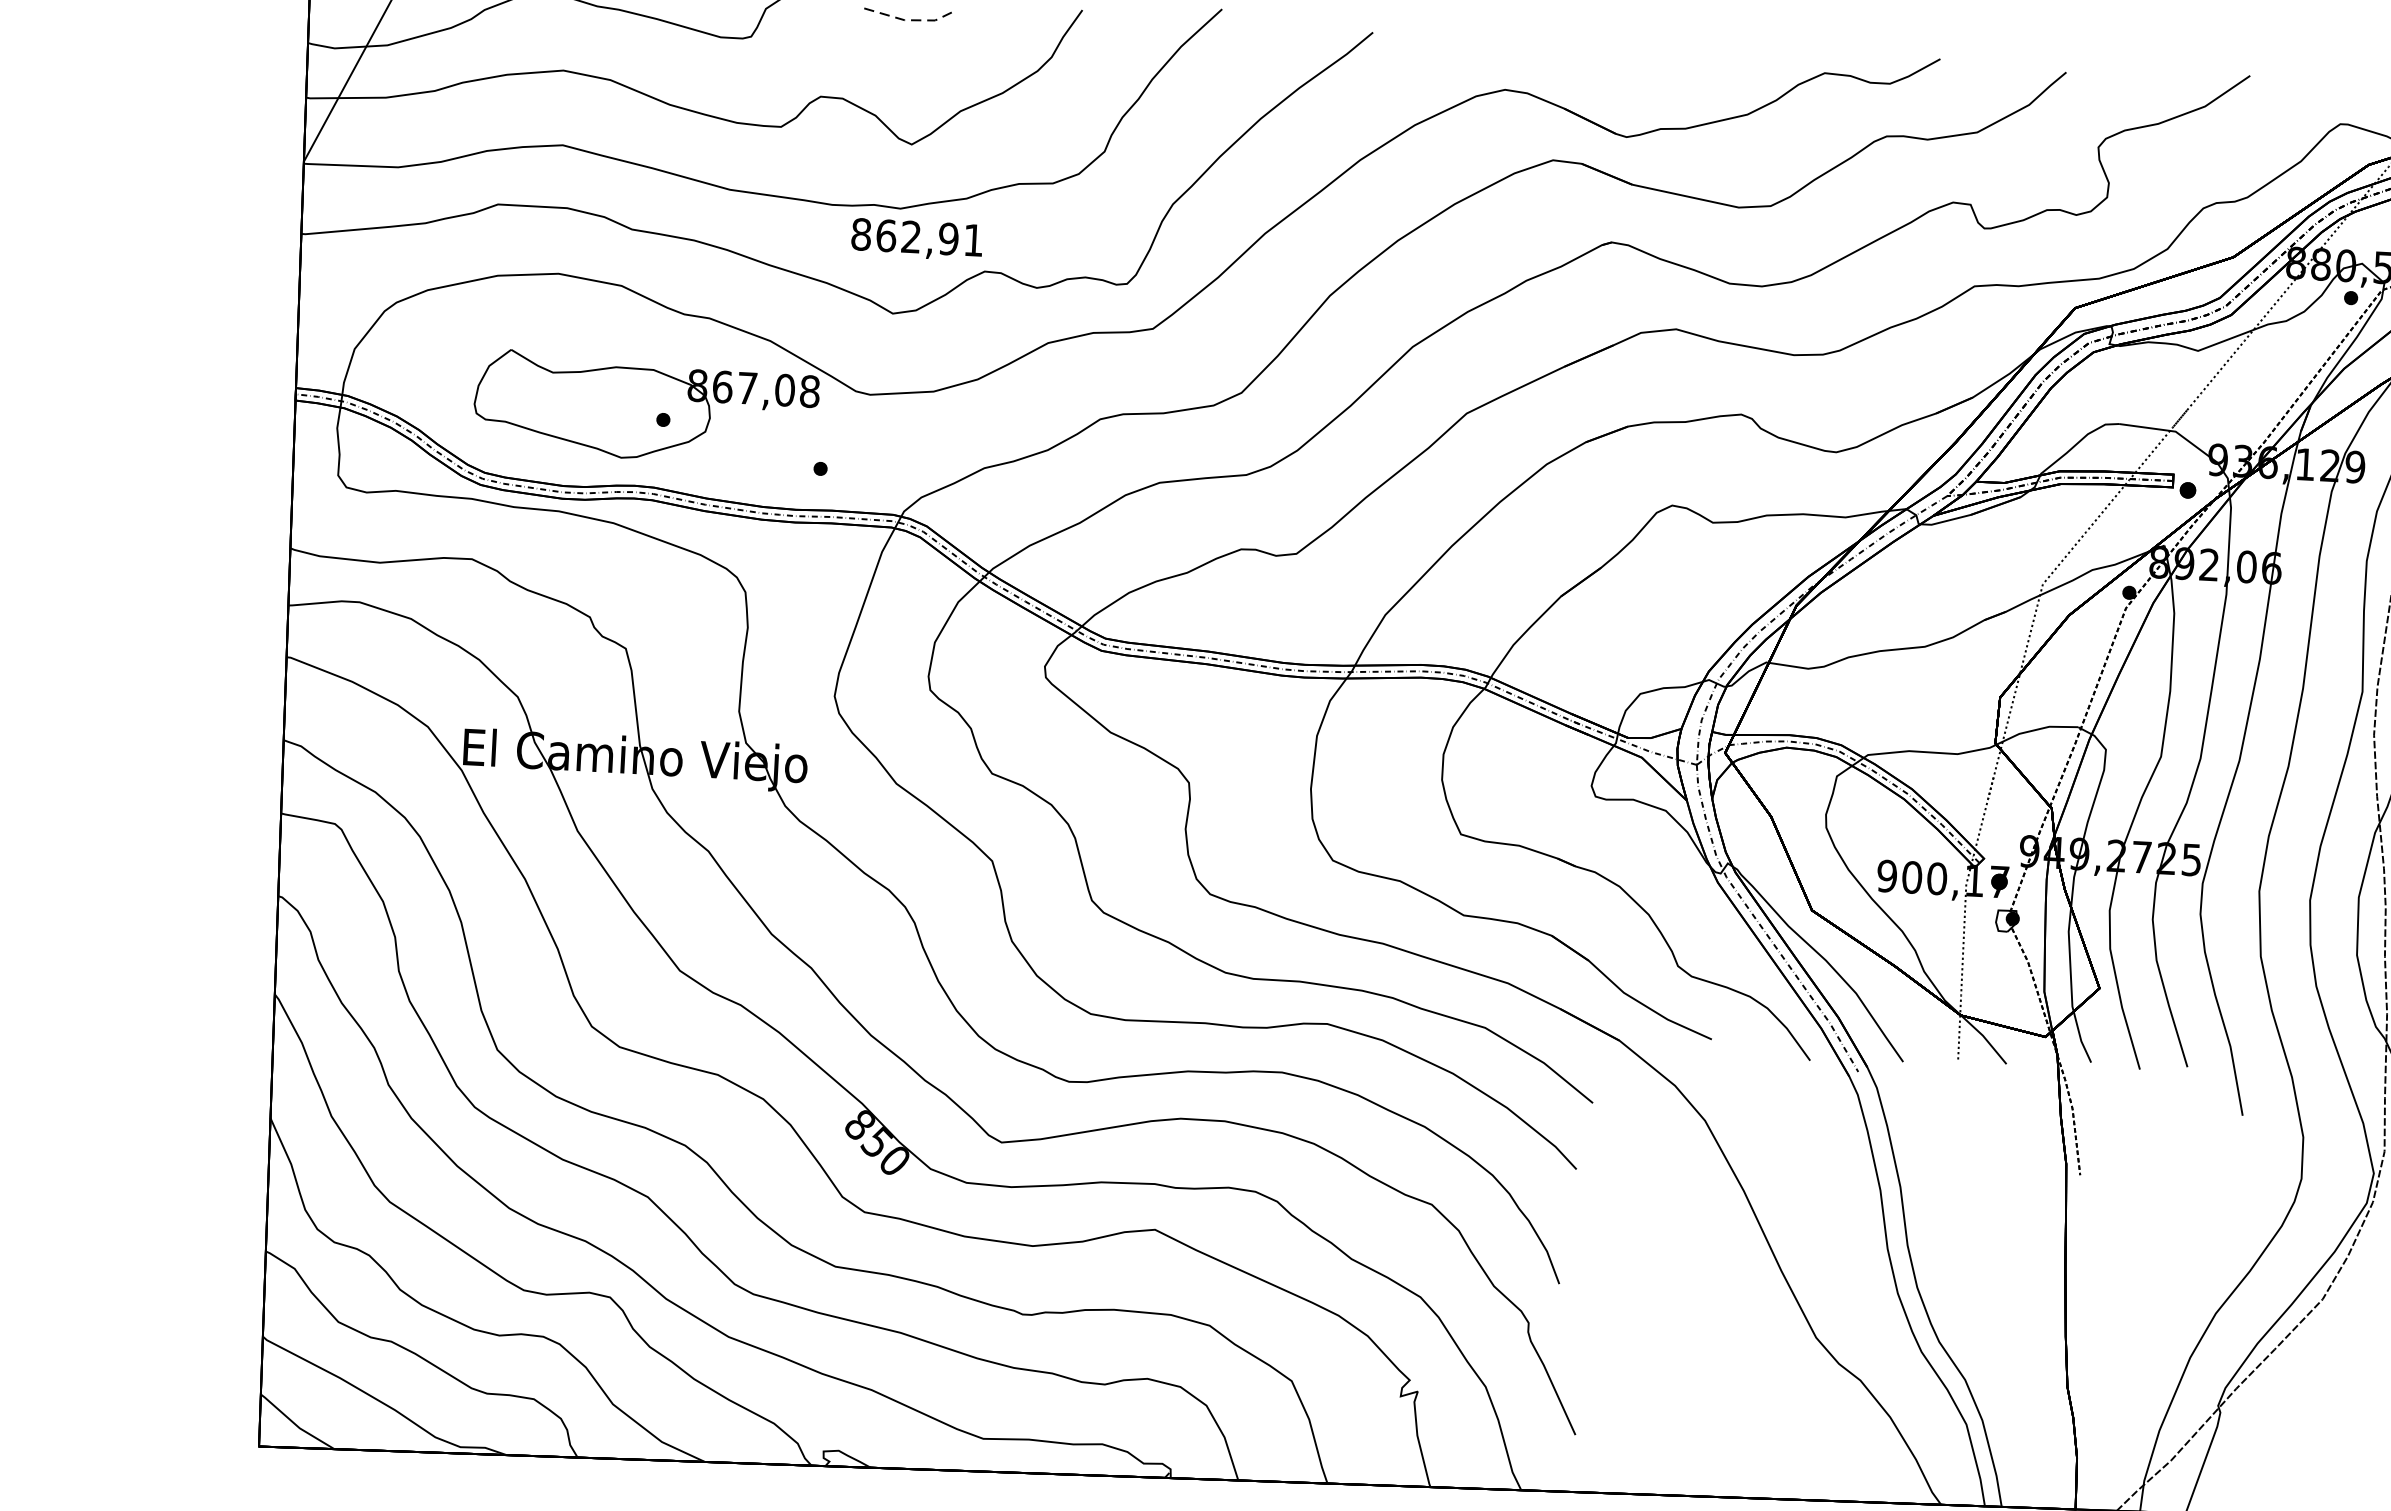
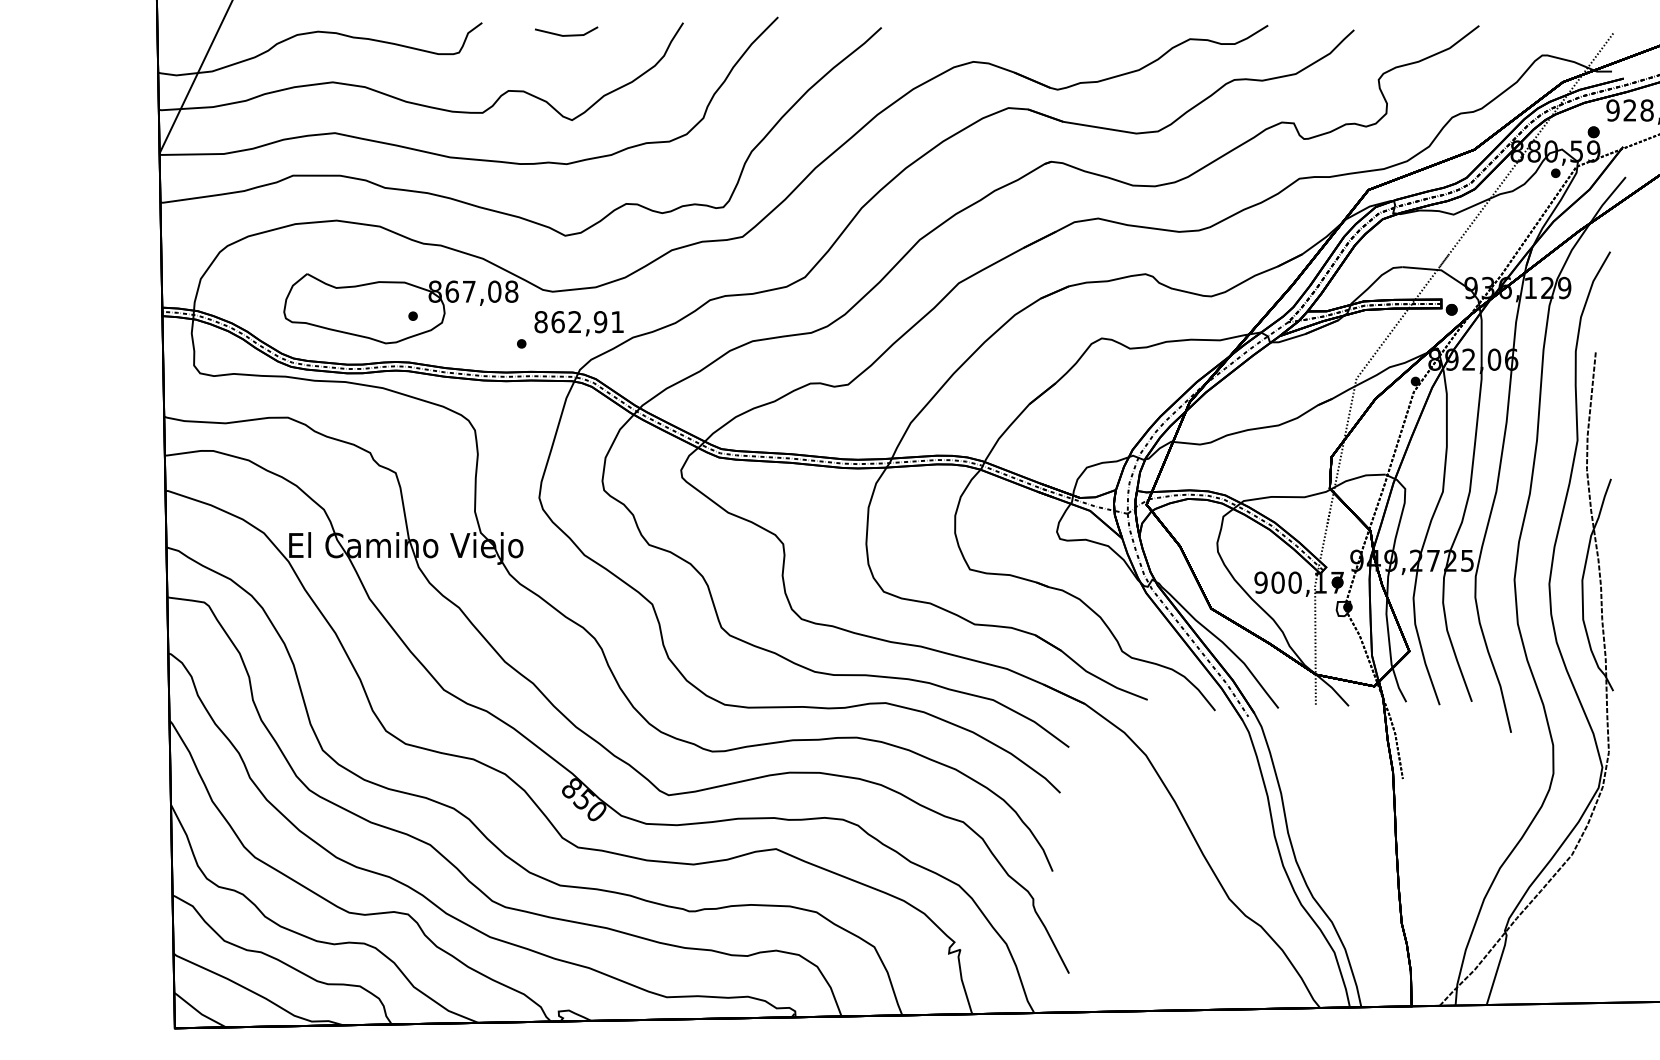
line: (911, 19) -> (567, 35), dashed -> solid
text: (916, 239) -> (578, 323), moved

